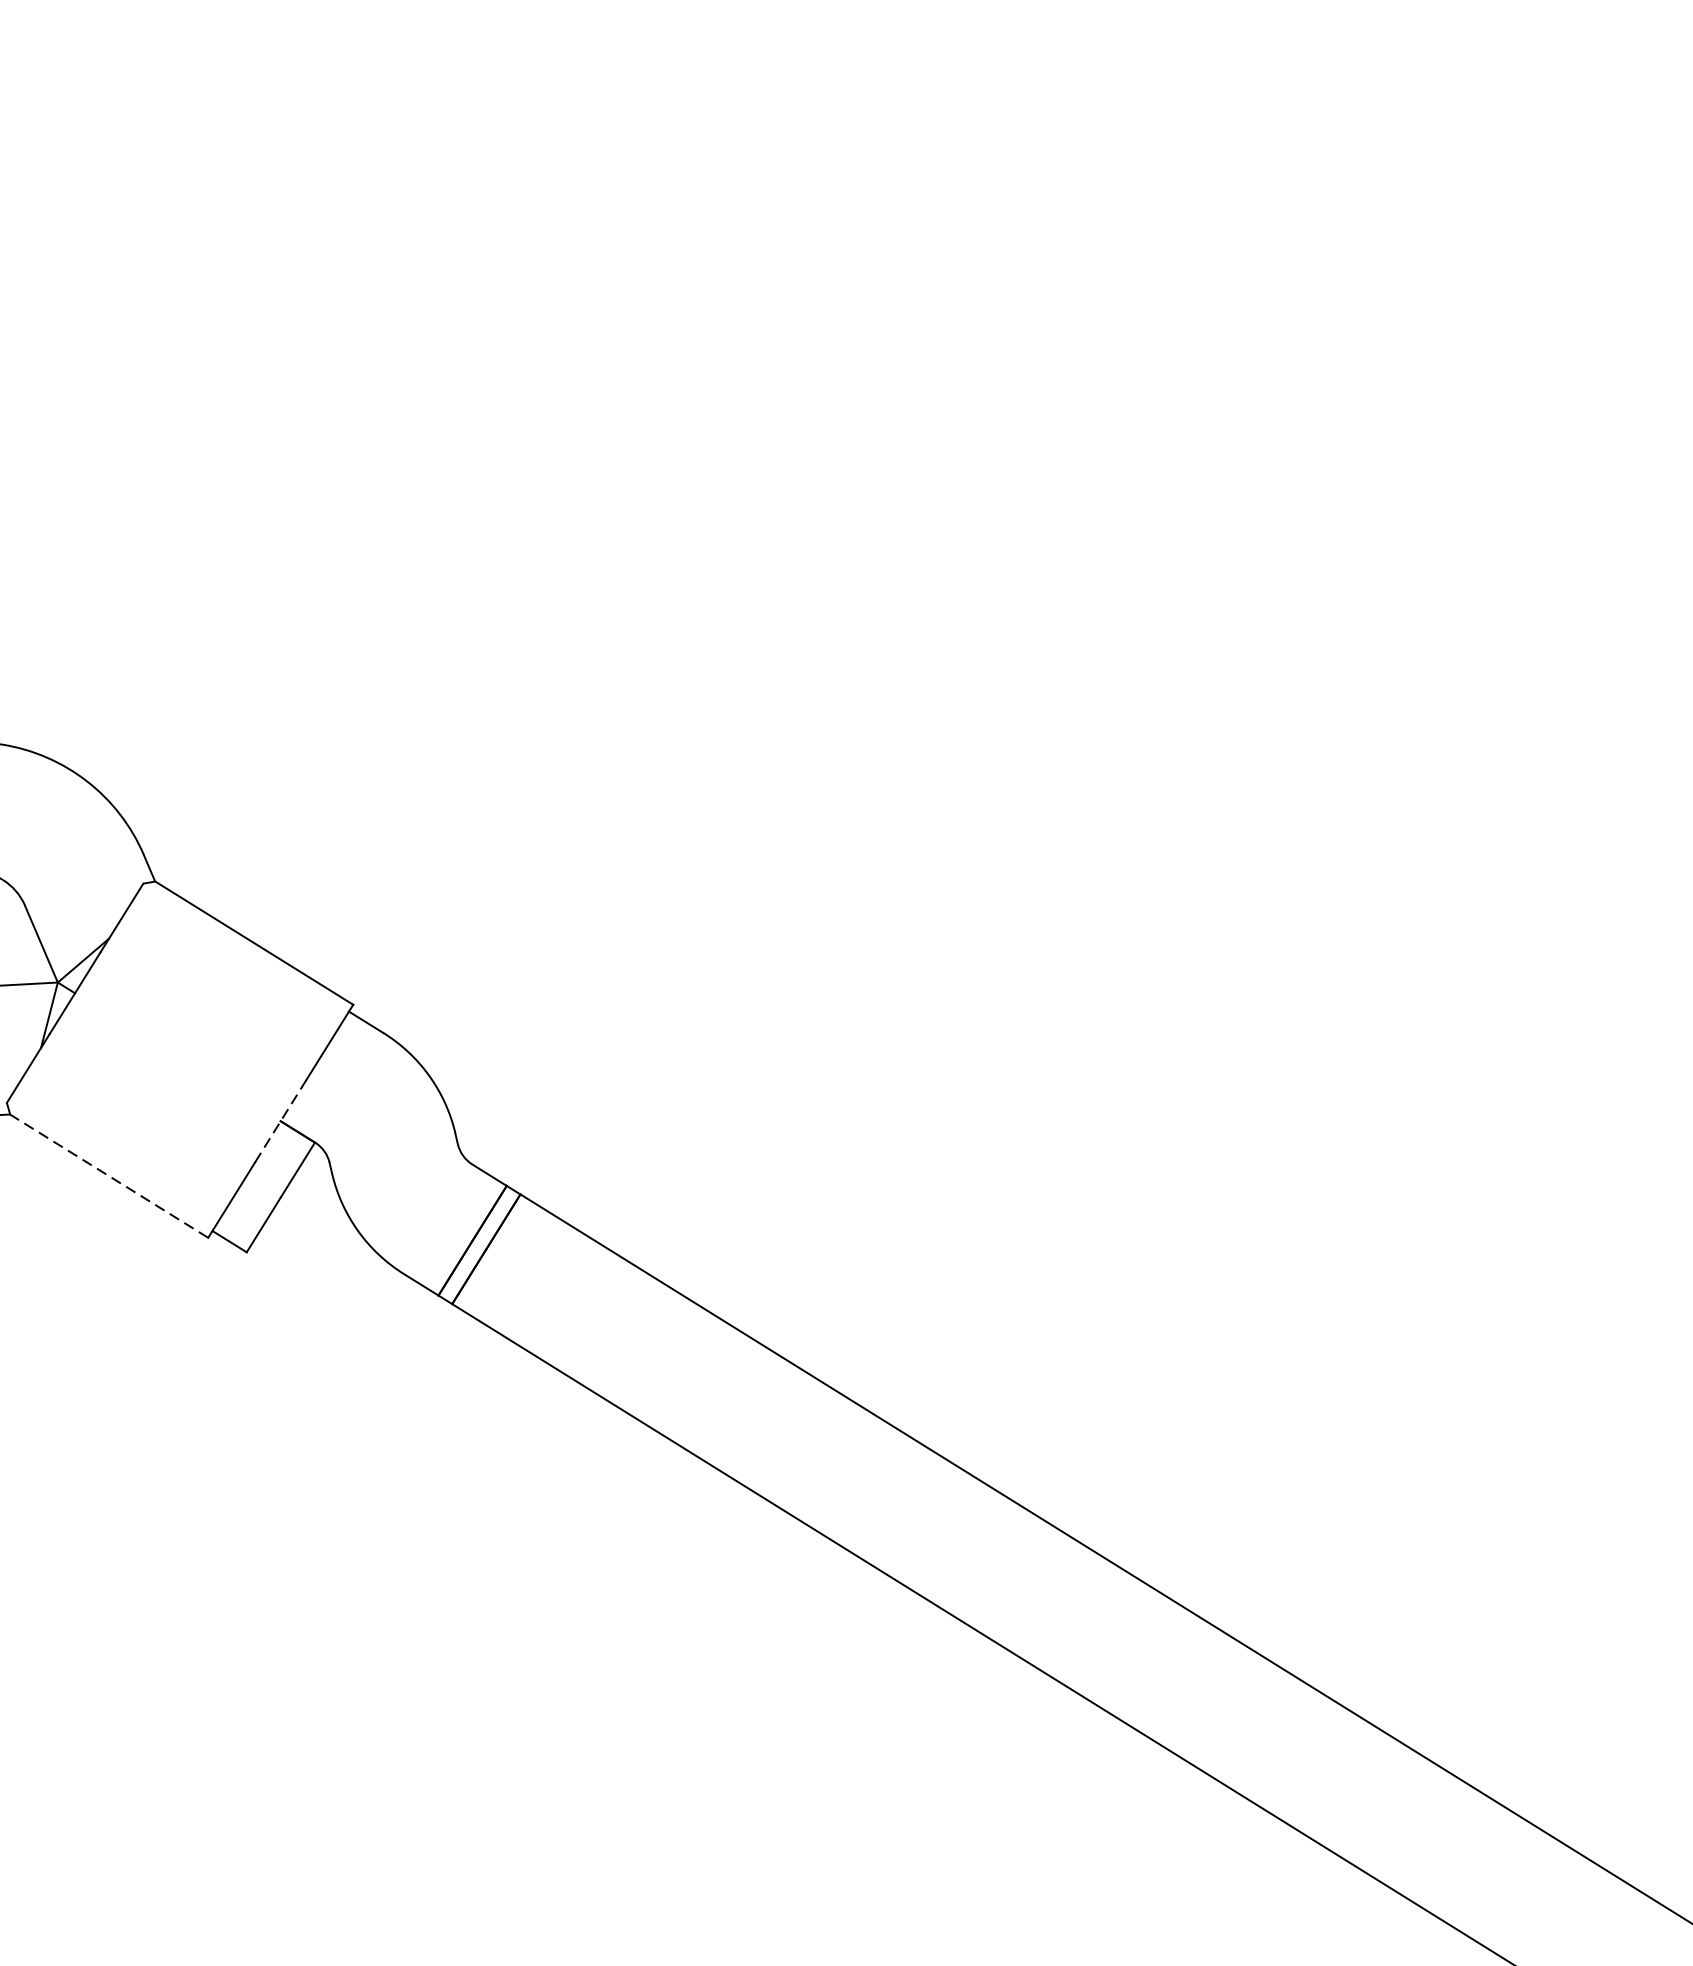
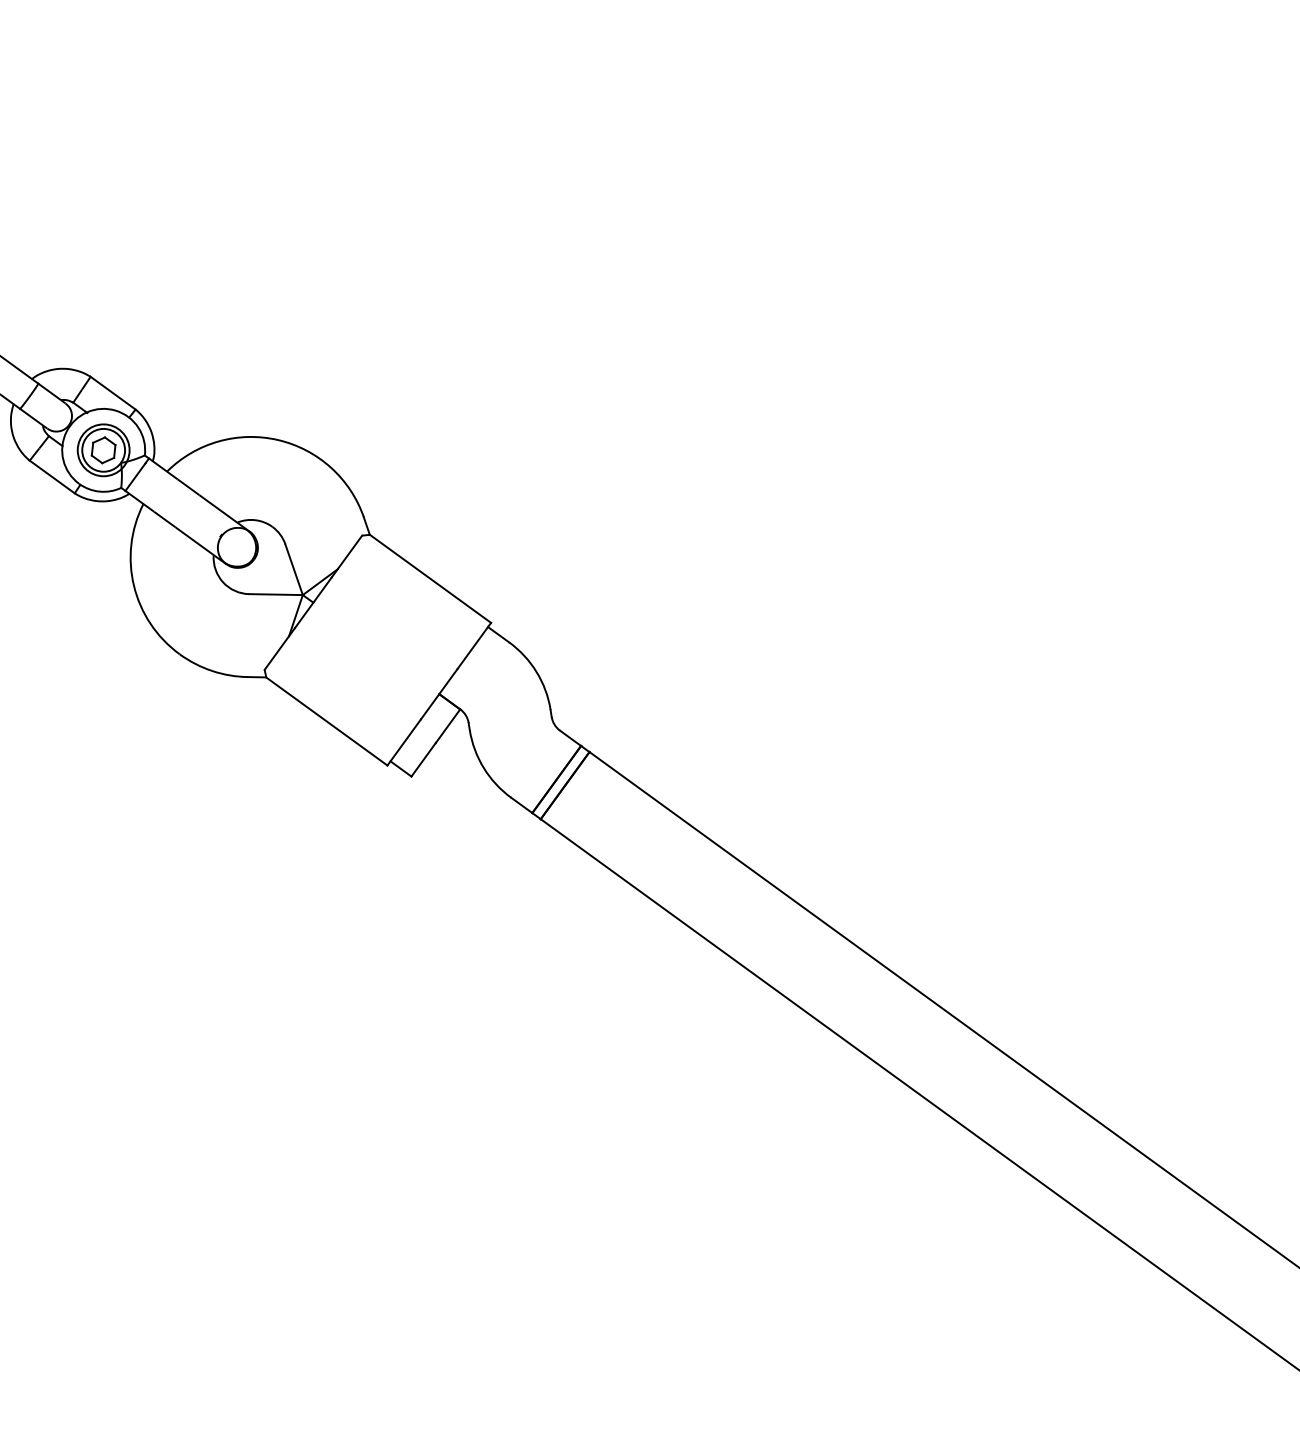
line: (279, 1121) -> (438, 694), dashed -> solid
line: (110, 1176) -> (327, 721), dashed -> solid

